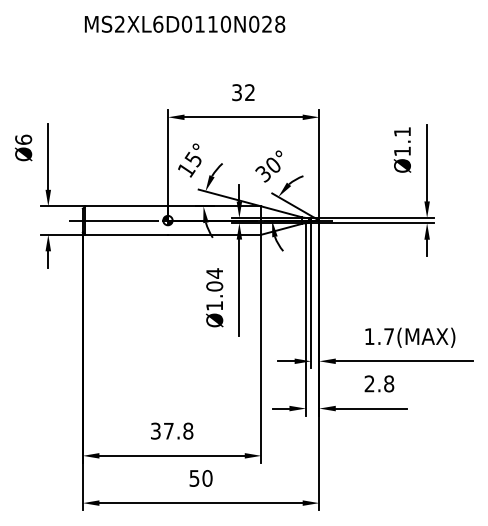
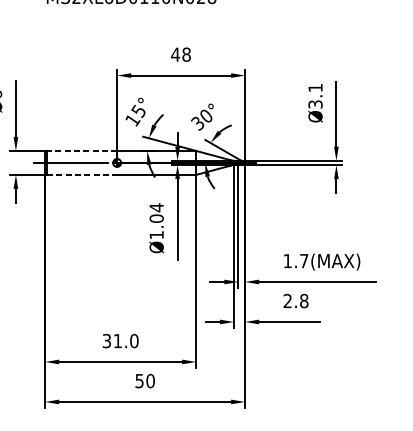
text: (243, 92) -> (181, 54), 32 -> 48
text: (402, 151) -> (315, 104), Ø1.1 -> Ø3.1
line: (126, 206) -> (82, 151), solid -> dashed
line: (127, 234) -> (82, 174), solid -> dashed
text: (178, 431) -> (126, 341), 37.8 -> 31.0

